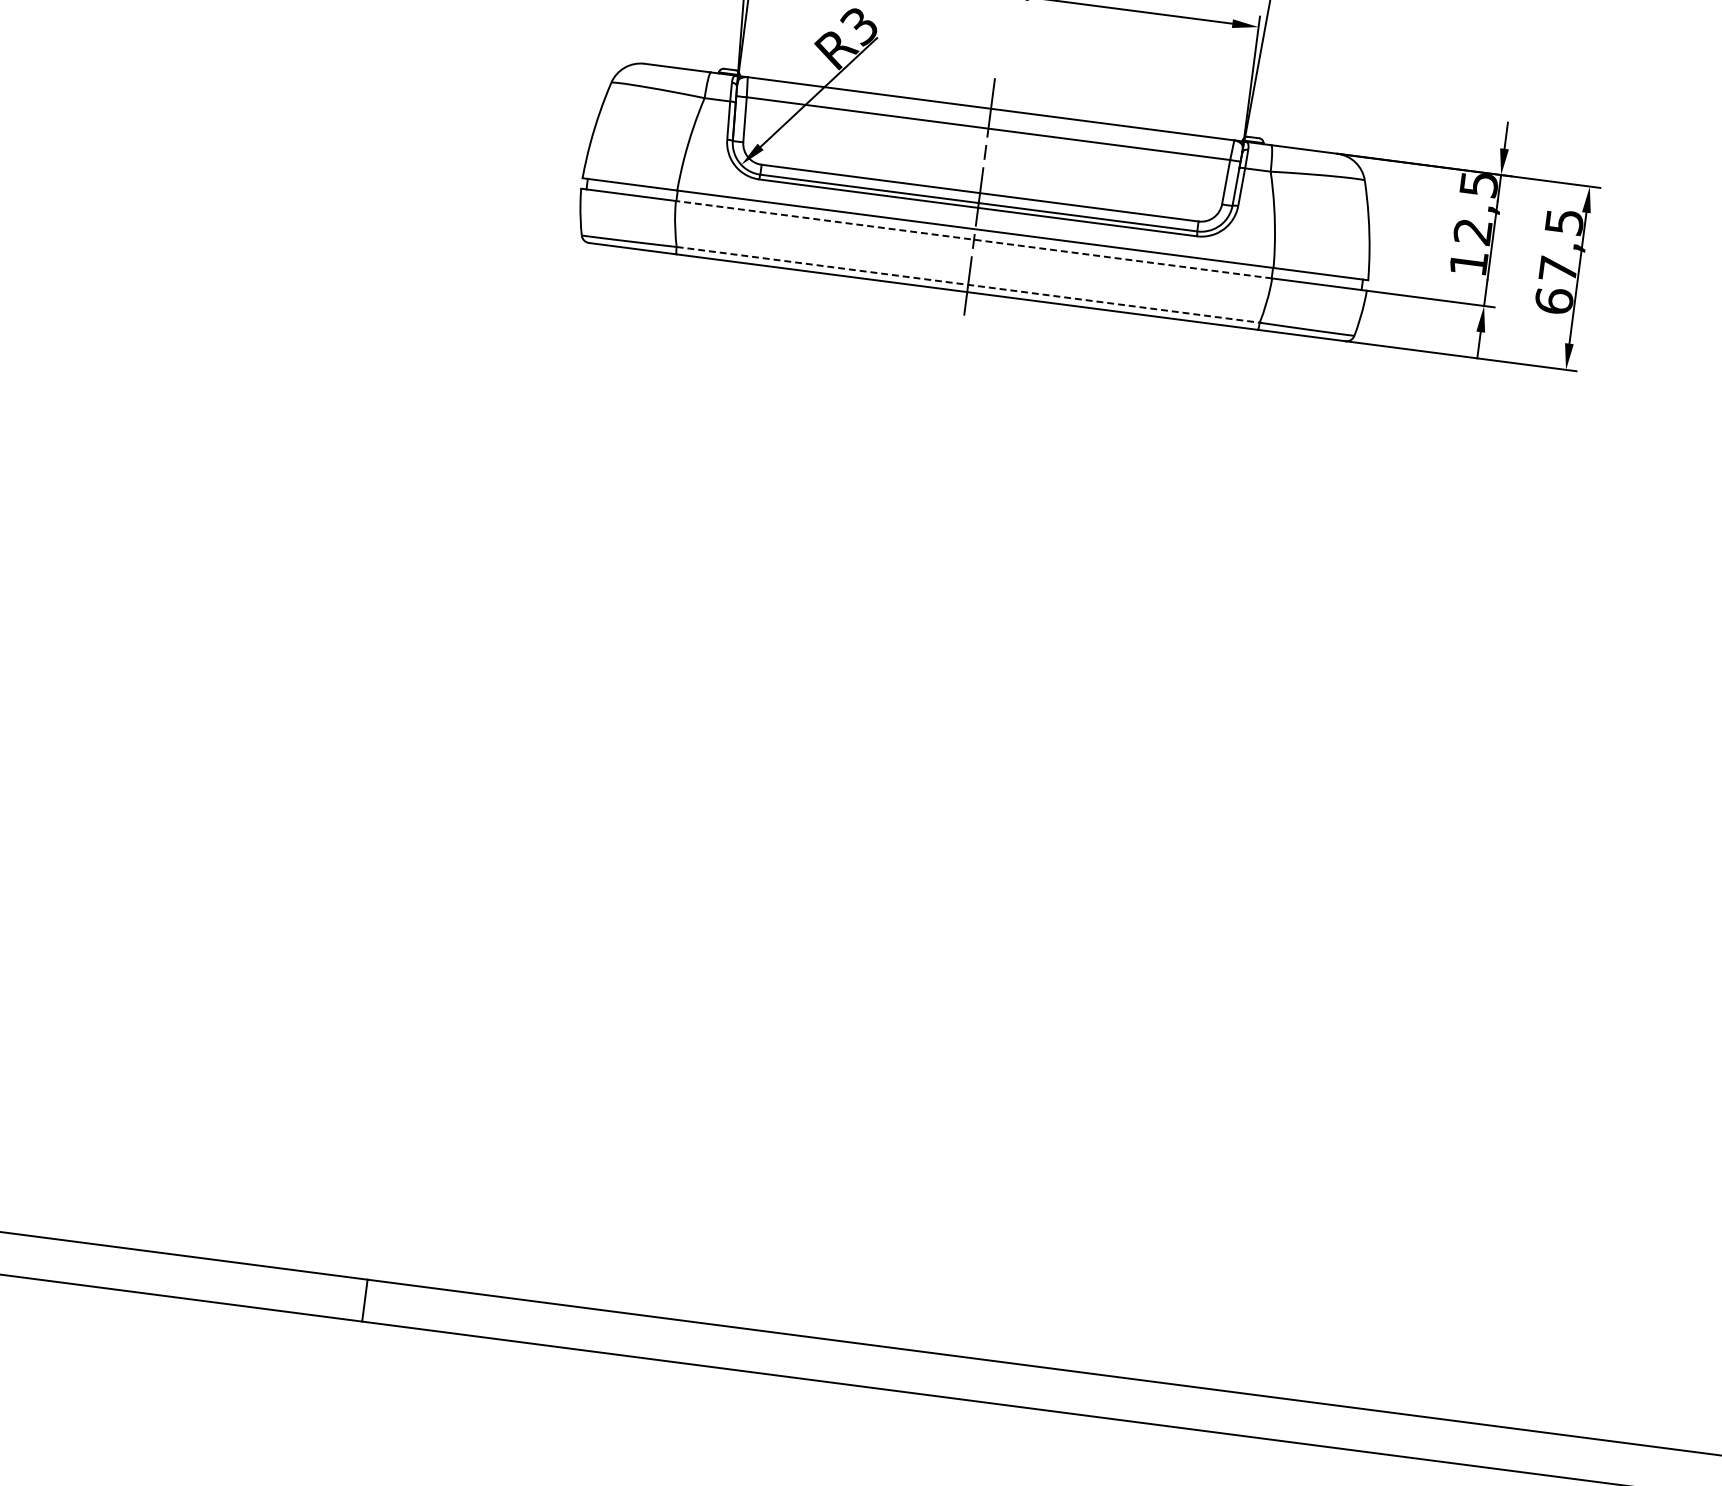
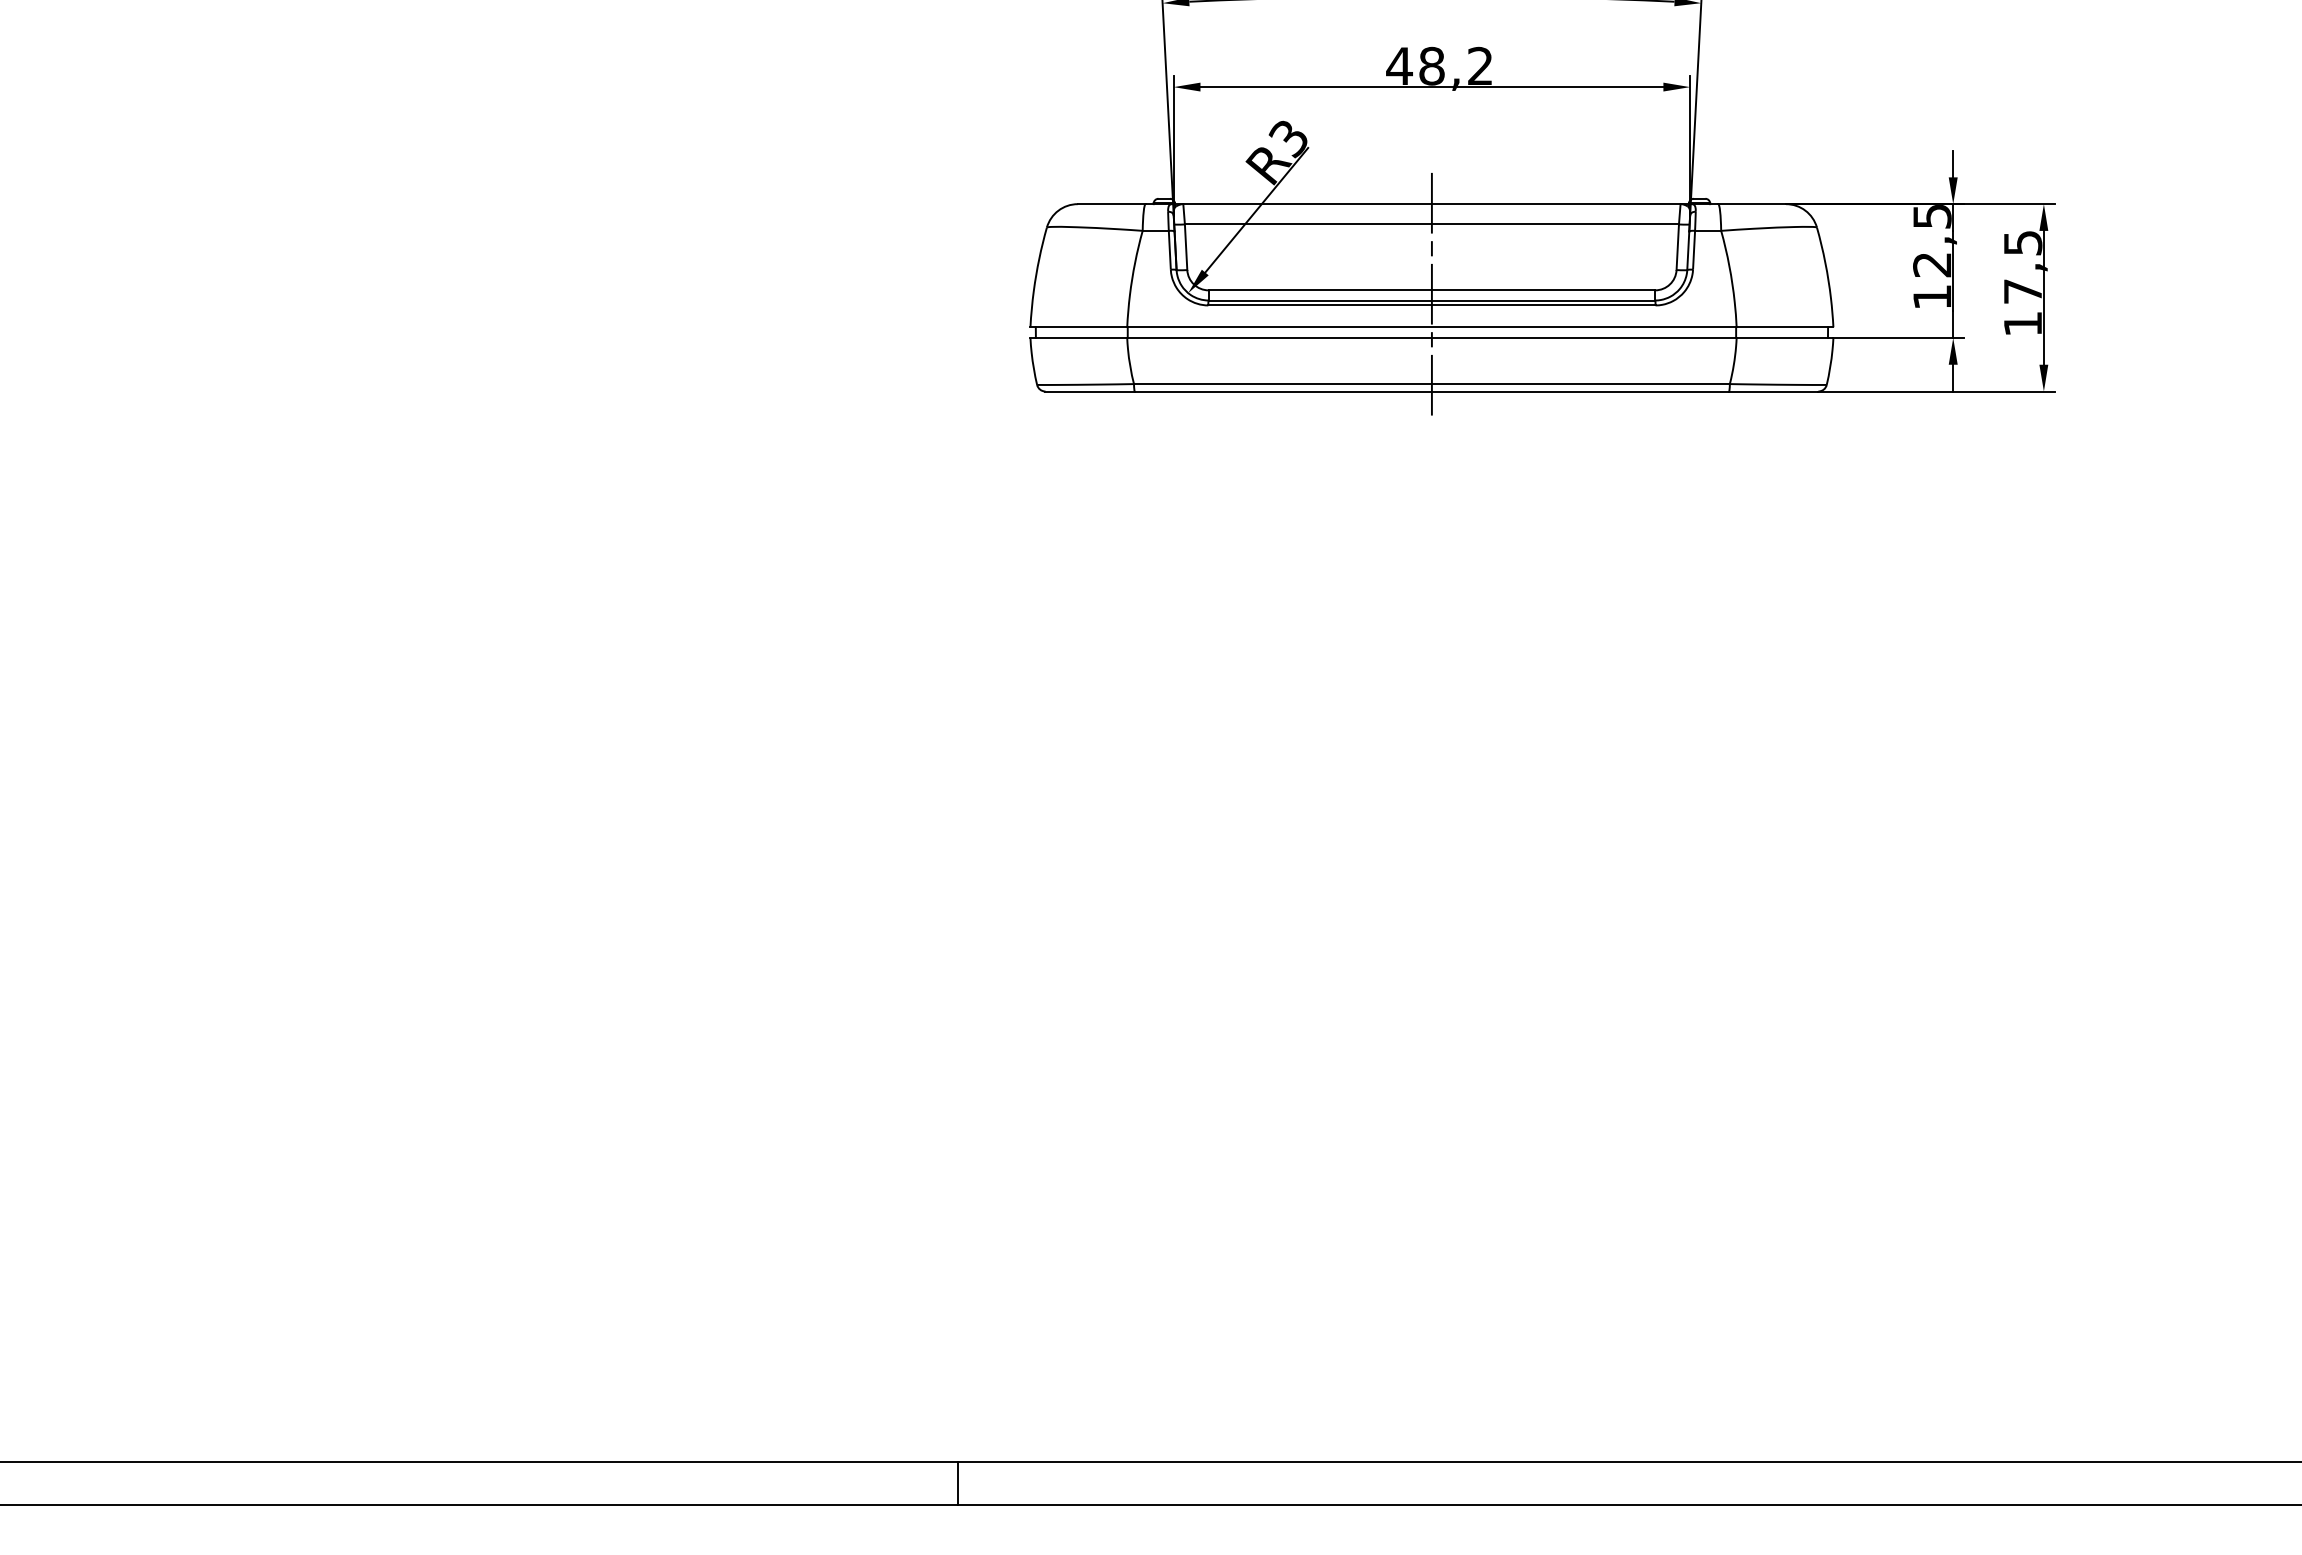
line: (973, 239) -> (1431, 337), dashed -> solid
line: (967, 285) -> (1431, 384), dashed -> solid
text: (1553, 300) -> (2022, 323), 67,5 -> 17,5

